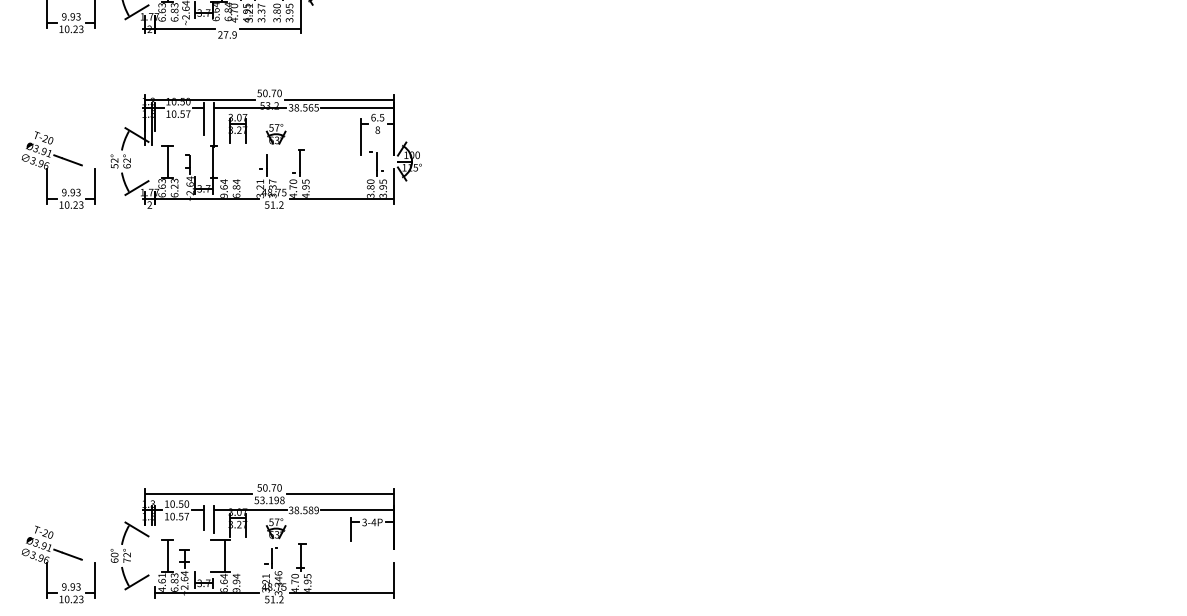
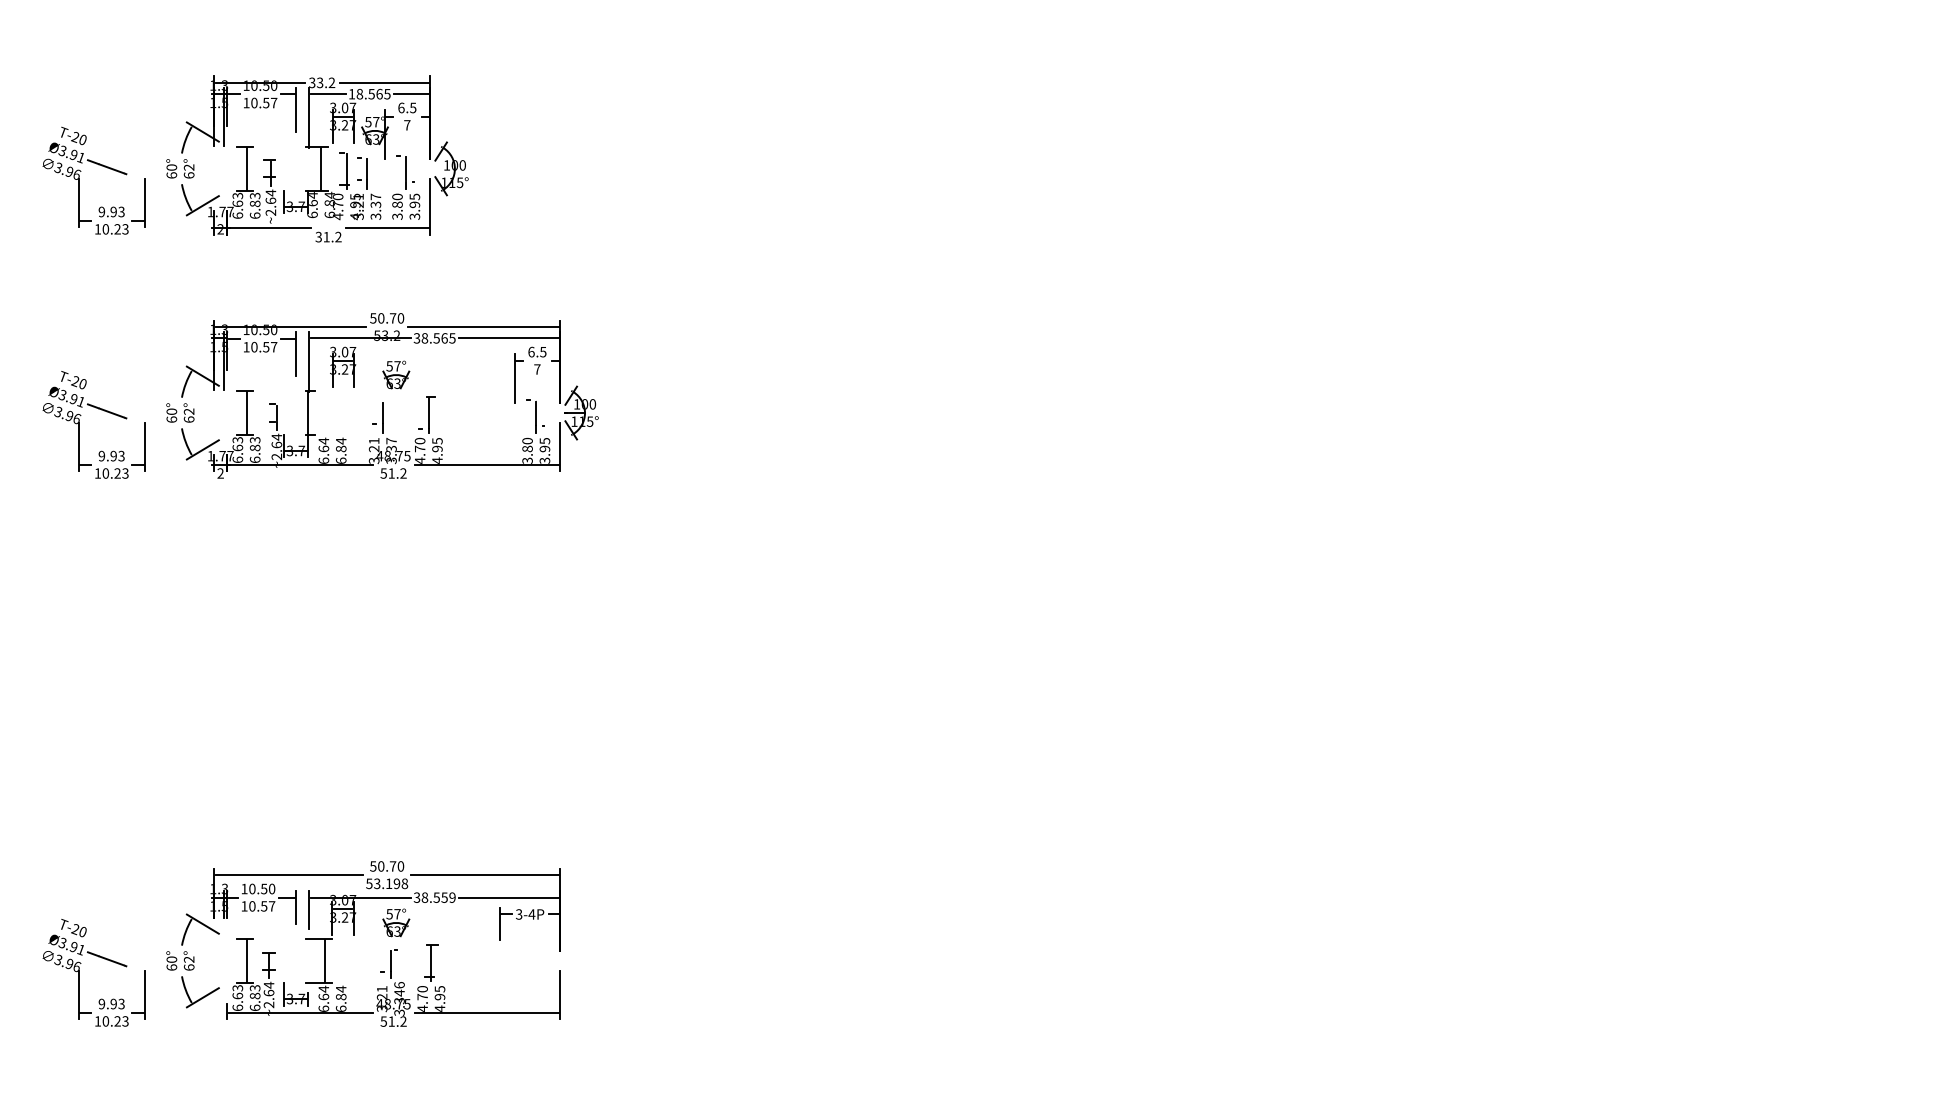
text: (227, 35) -> (328, 237), 27.9 -> 31.2
text: (377, 130) -> (537, 369), 8 -> 7
text: (114, 163) -> (171, 415), 52° -> 60°
text: (174, 186) -> (255, 447), 6.23 -> 6.83
text: (223, 195) -> (323, 460), 9.64 -> 6.64
text: (310, 510) -> (444, 897), 38.589 -> 38.559
text: (126, 560) -> (188, 967), 72° -> 62°
text: (161, 582) -> (237, 998), 4.61 -> 6.63
text: (236, 585) -> (340, 1002), 9.94 -> 6.84

